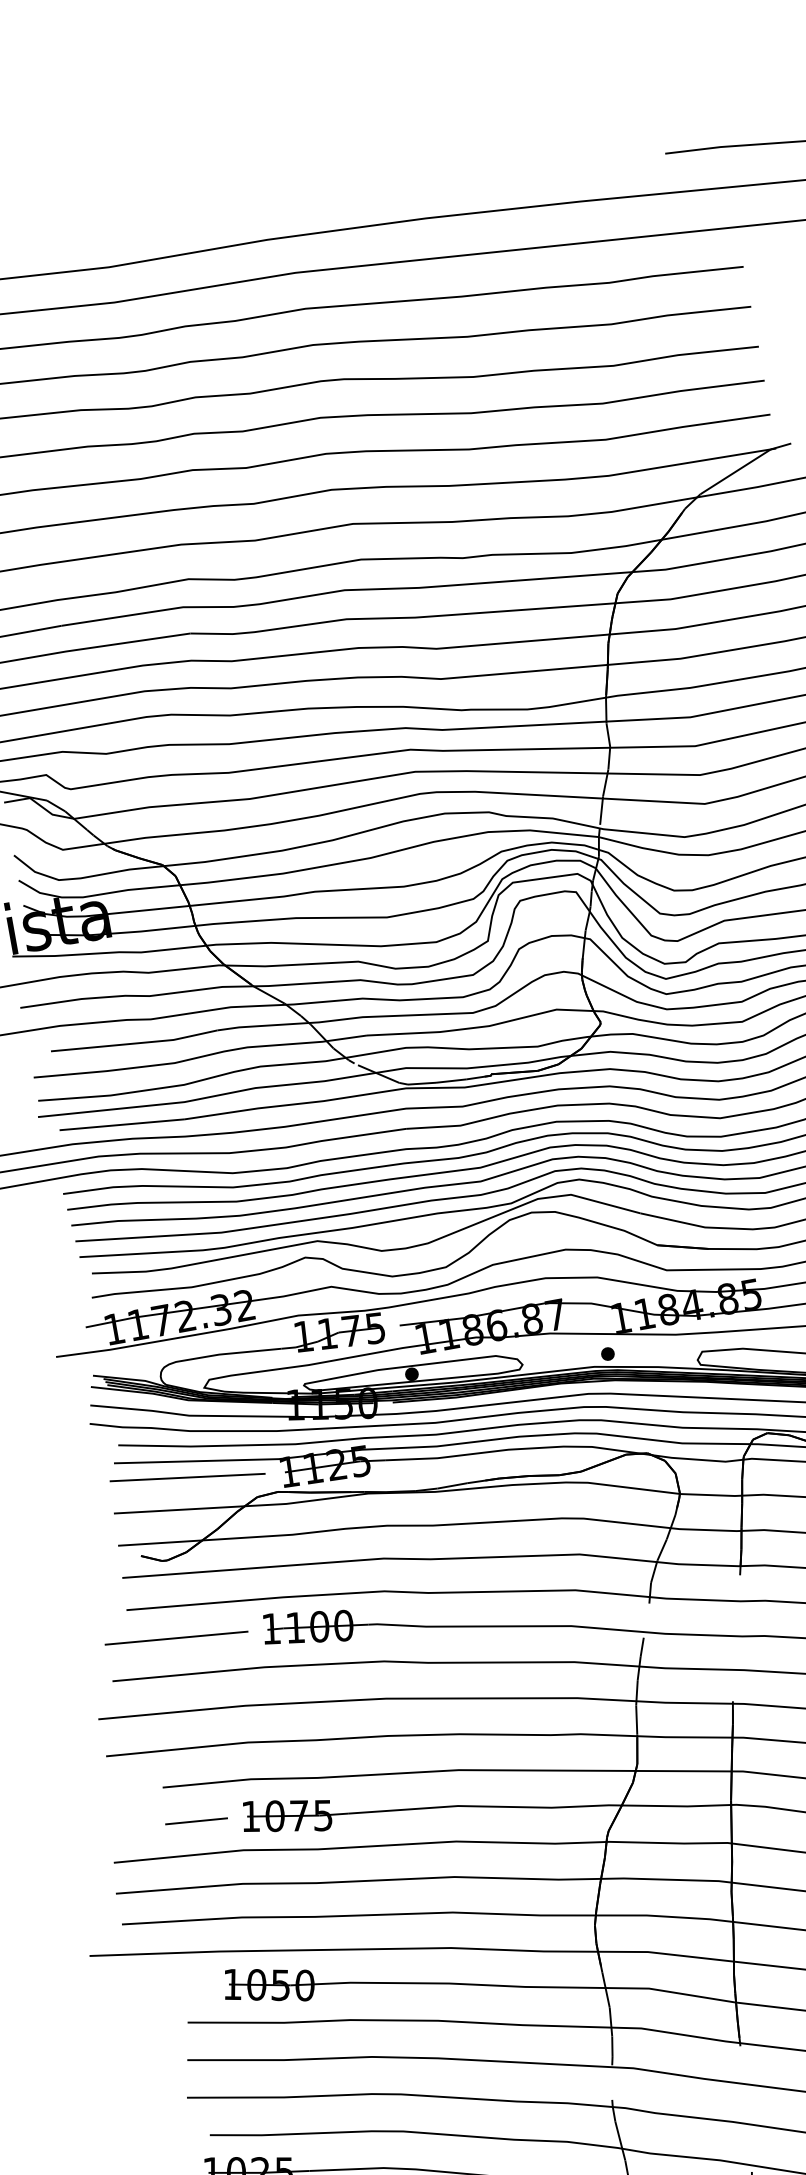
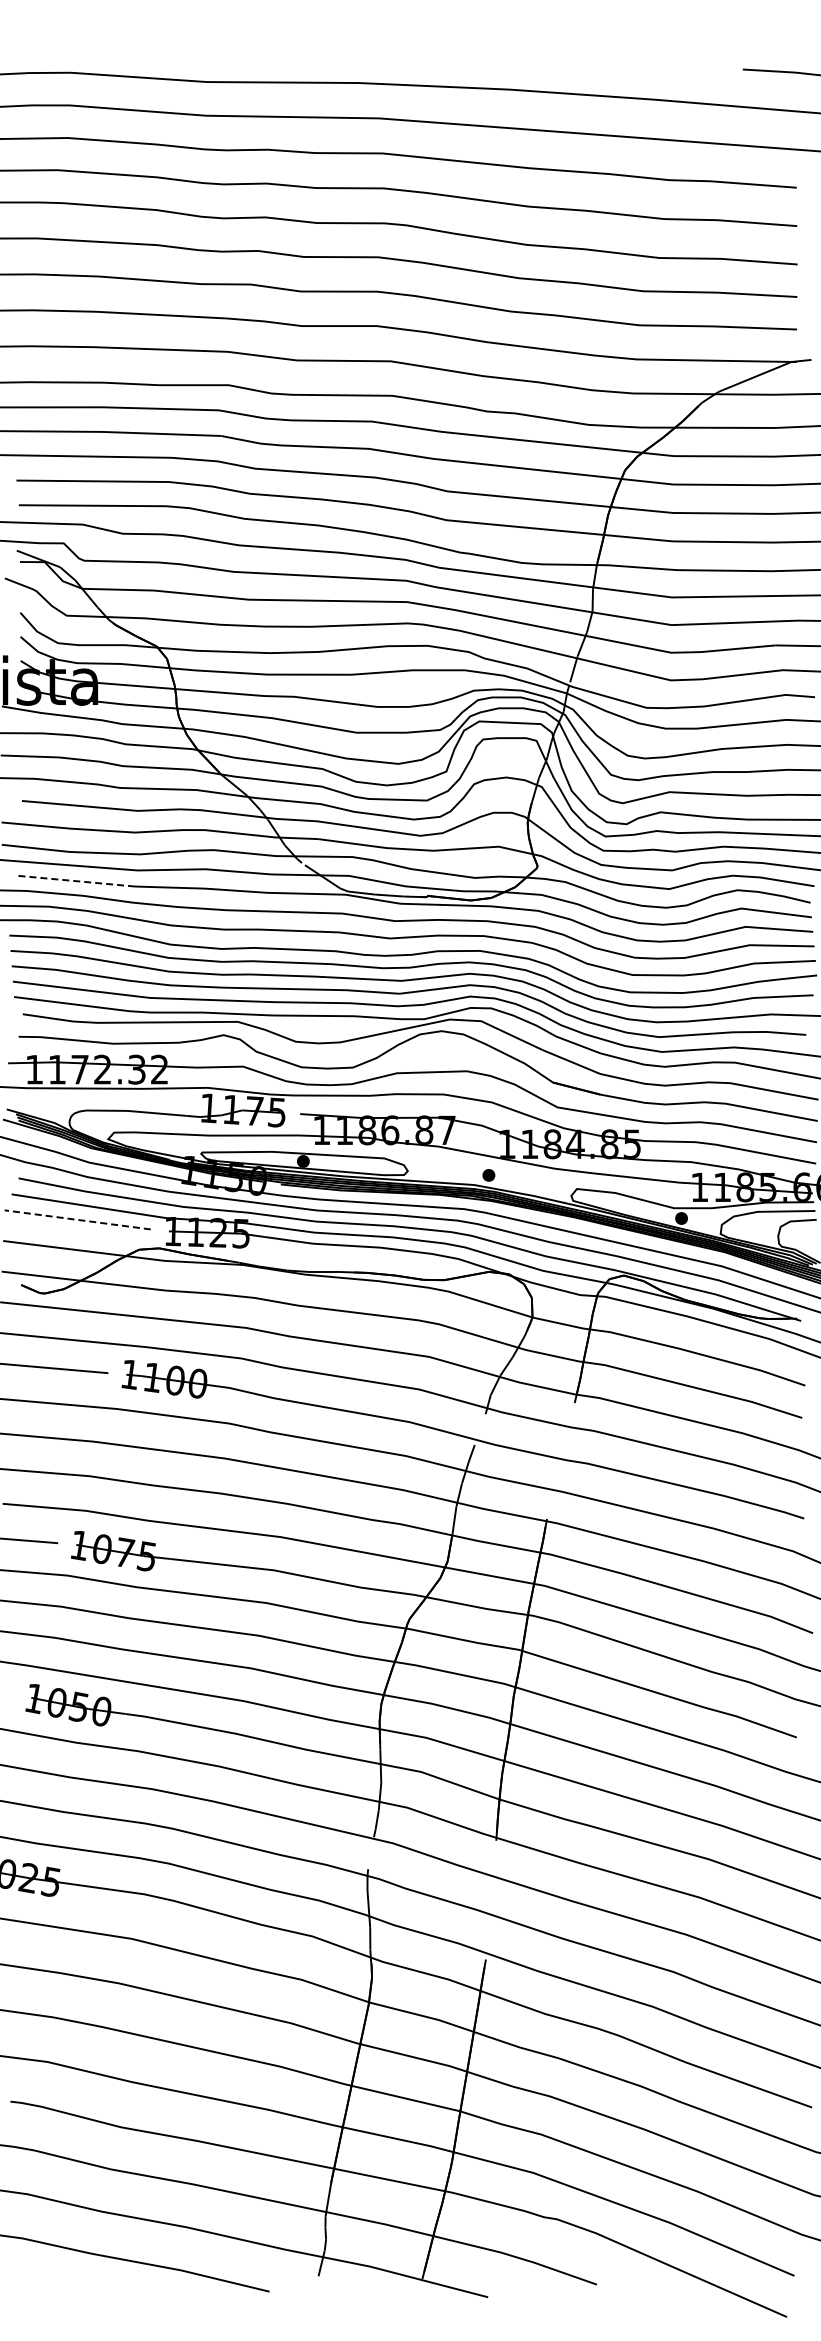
line: (121, 1125) -> (75, 881), solid -> dashed
line: (187, 1477) -> (77, 1219), solid -> dashed

